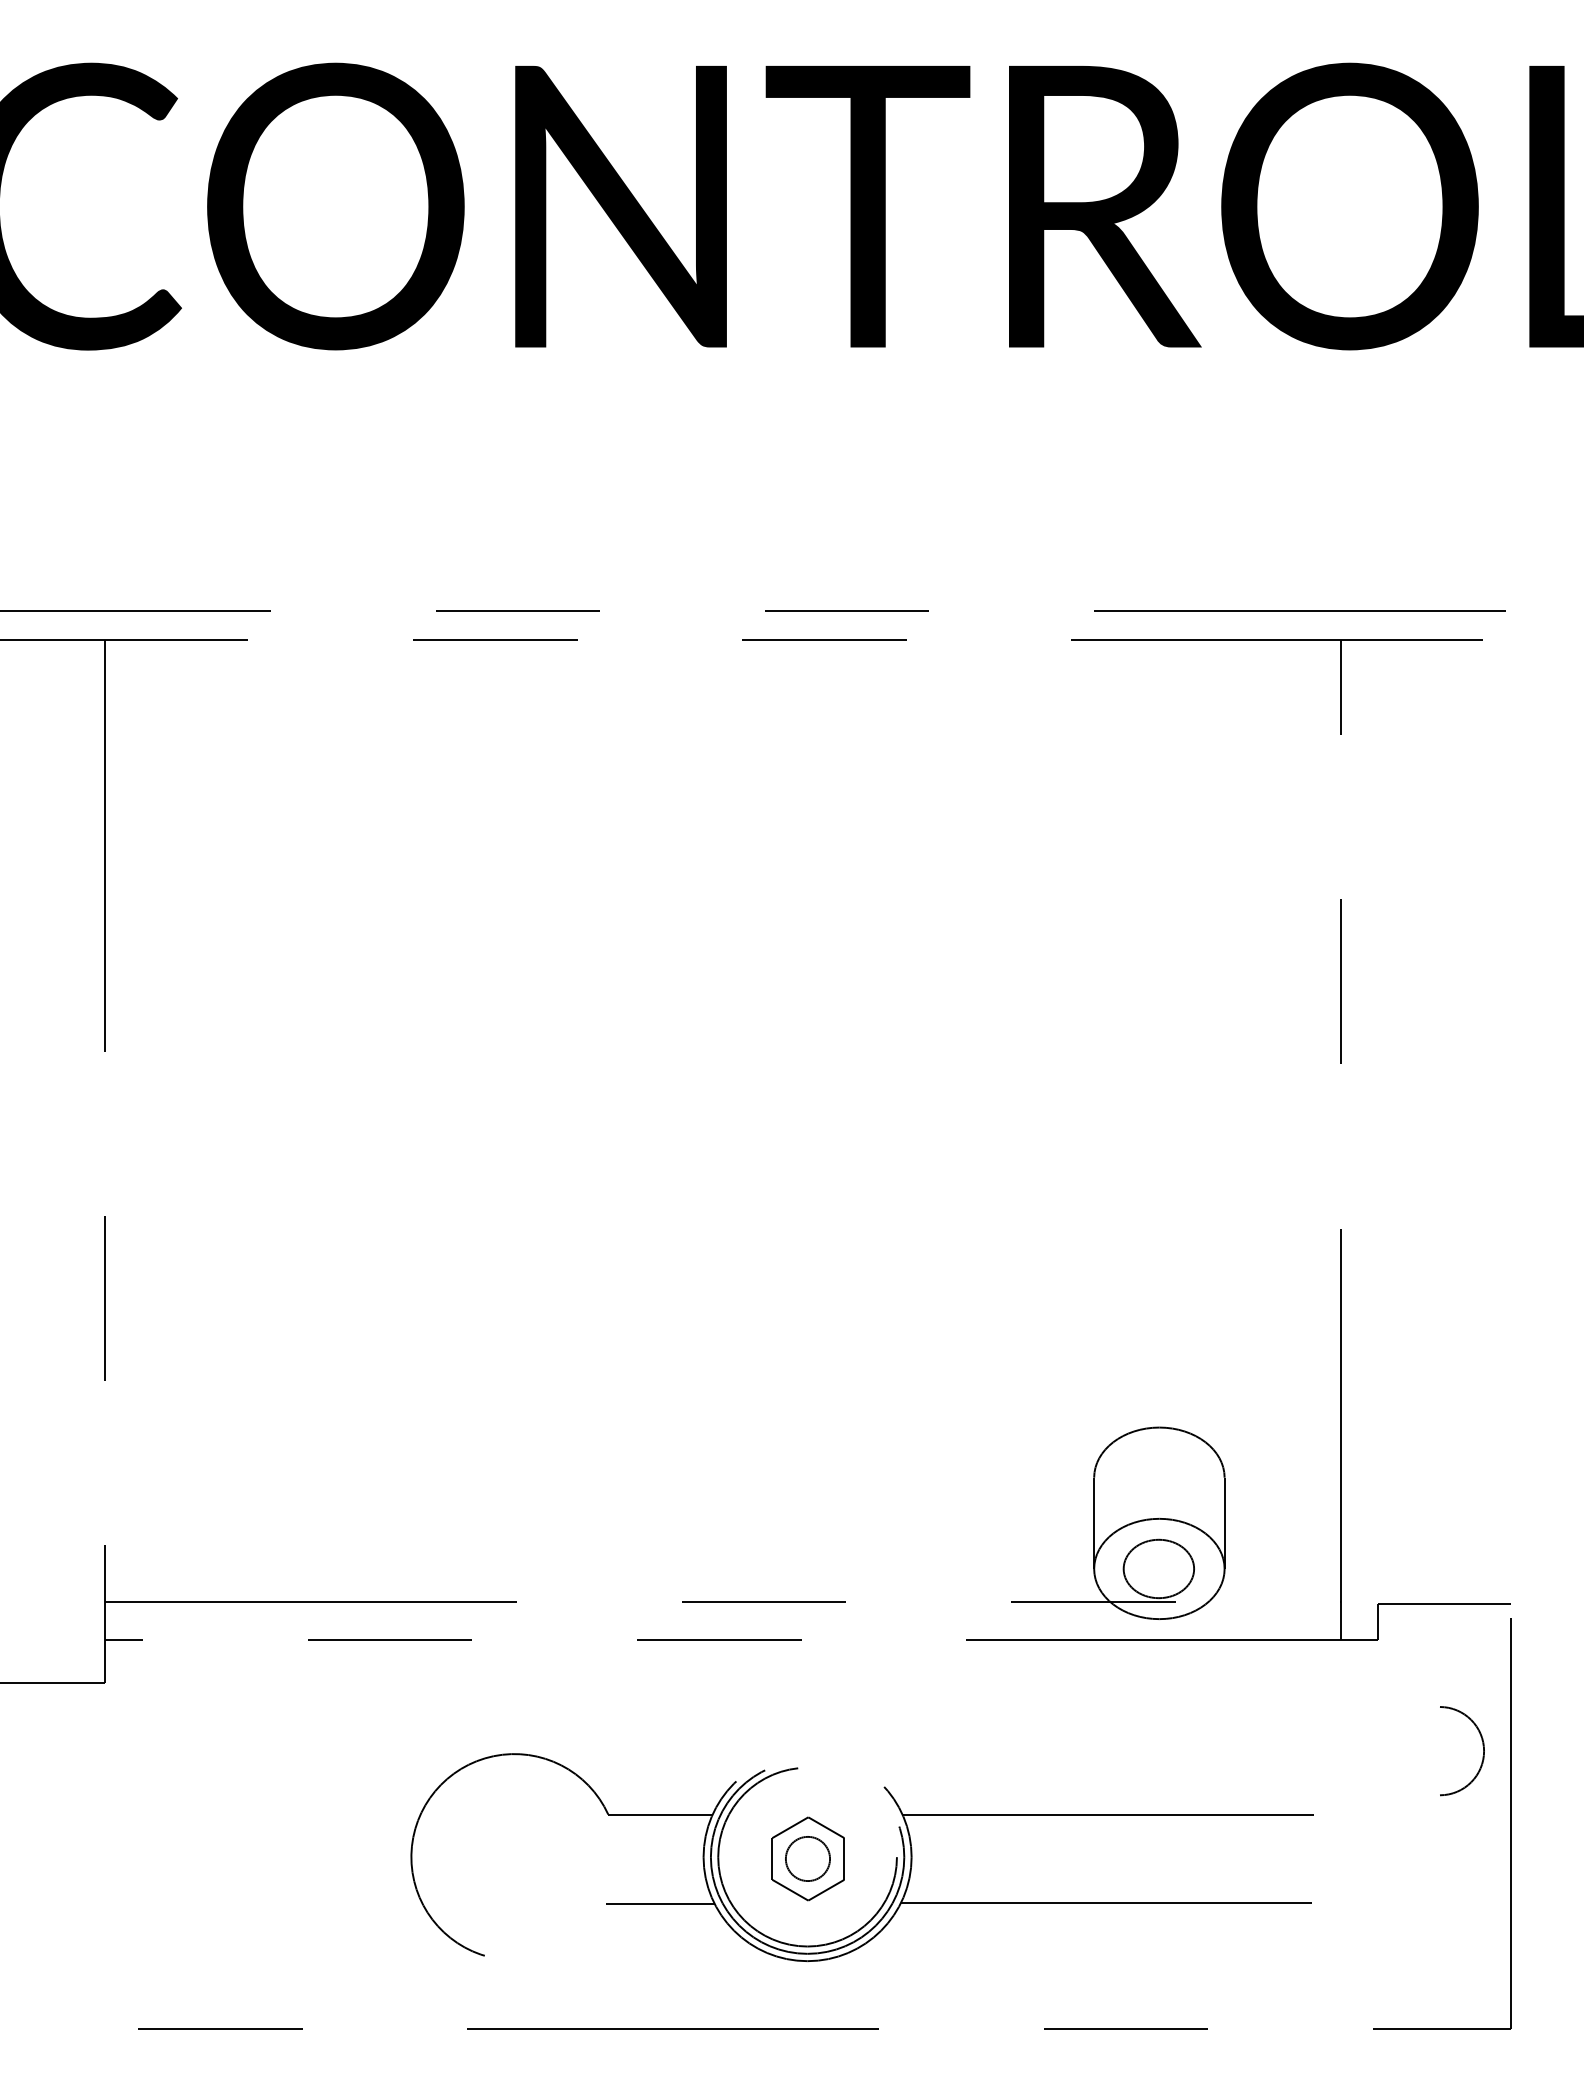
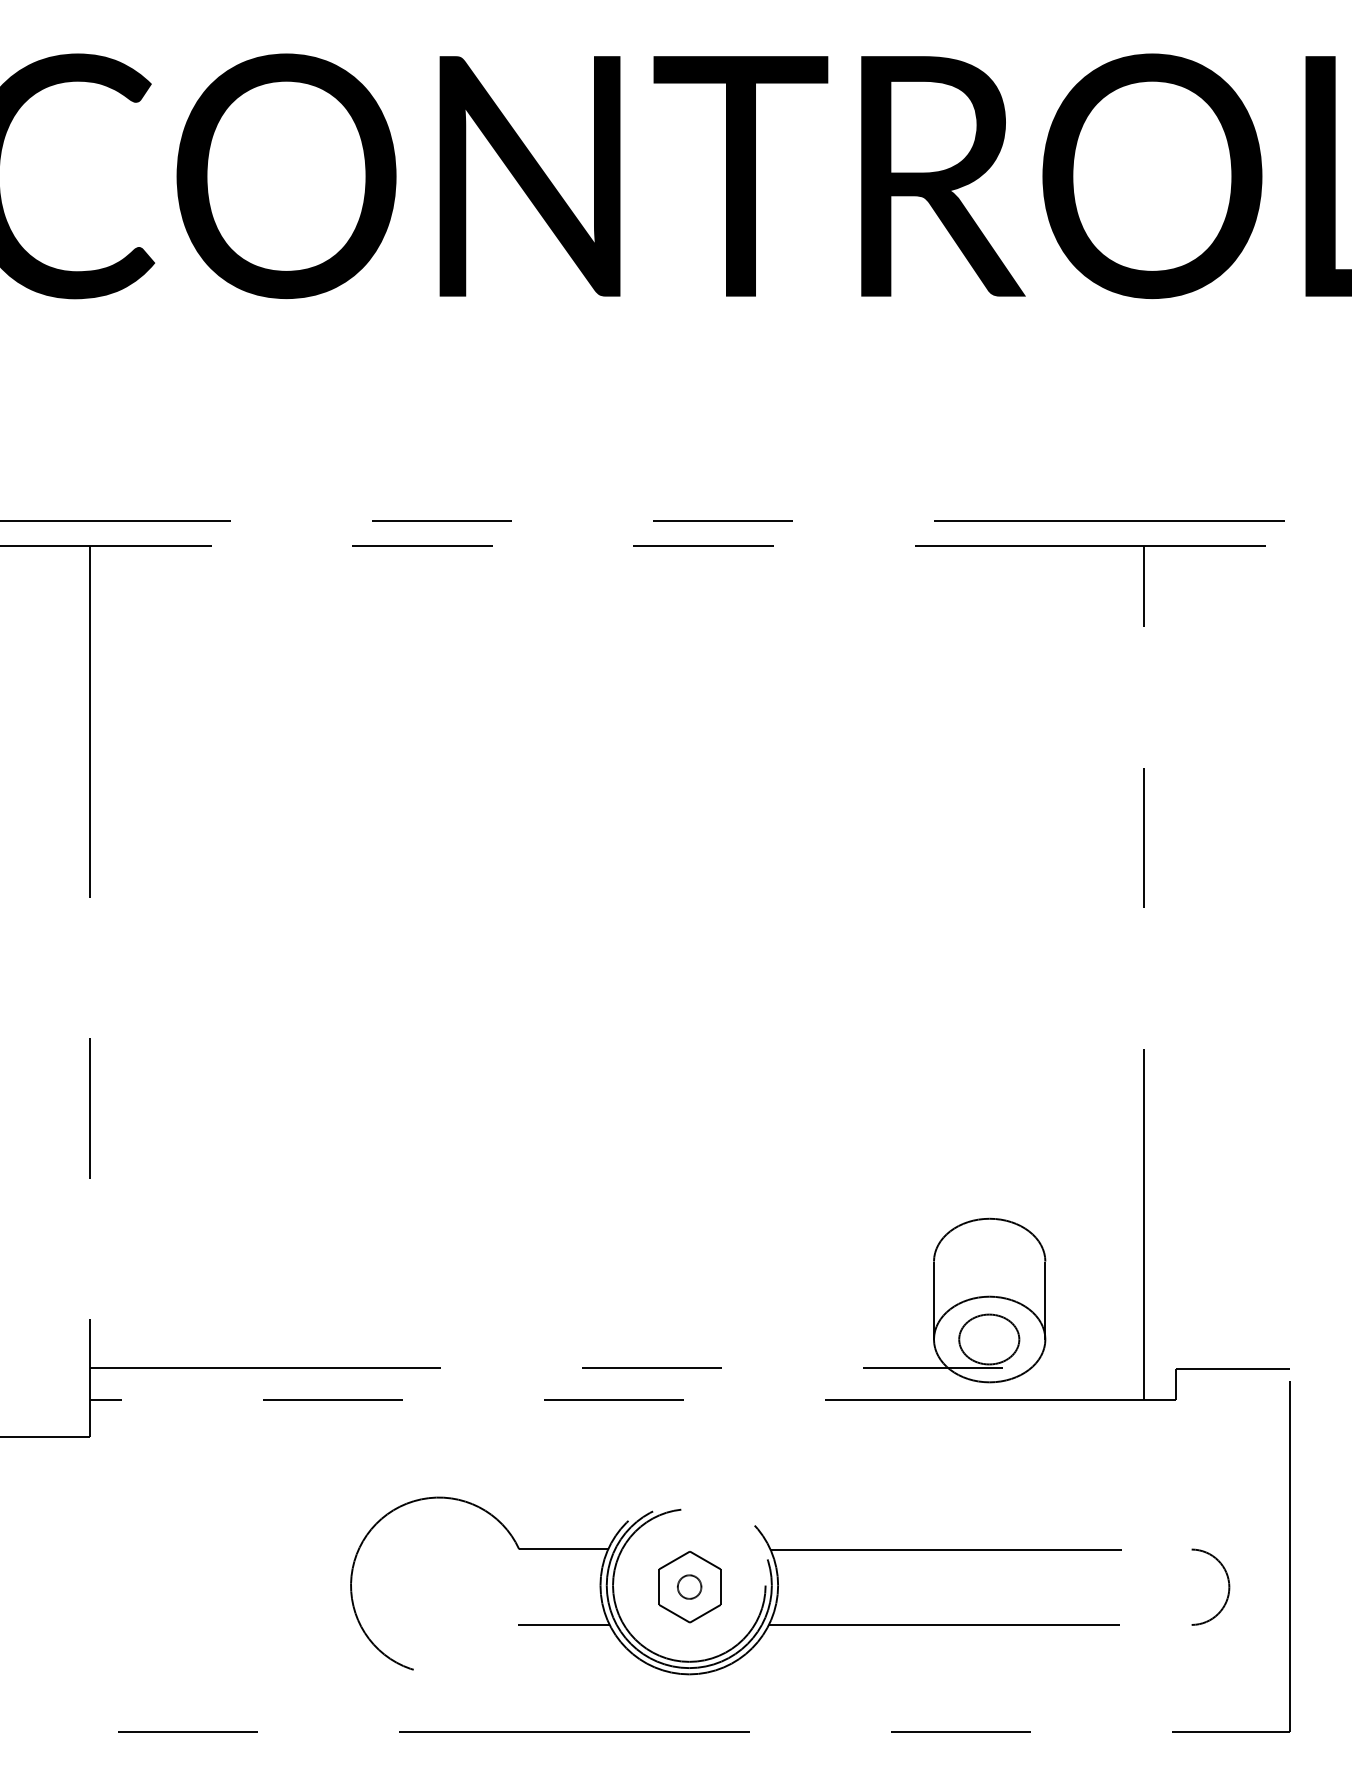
arc: (1482, 1756) -> (1227, 1591), moved
circle: (807, 1858) -> (689, 1586), size x0.62

